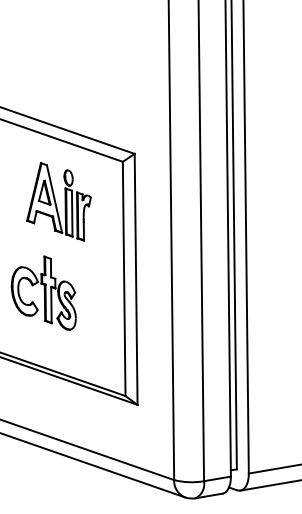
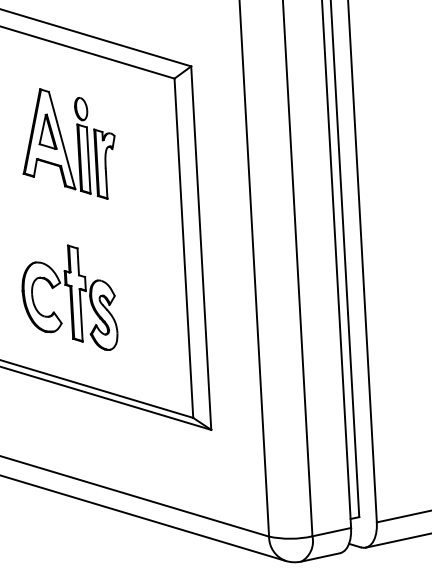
part: (58, 201) -> (67, 143), moved
part: (43, 292) -> (68, 297), moved

